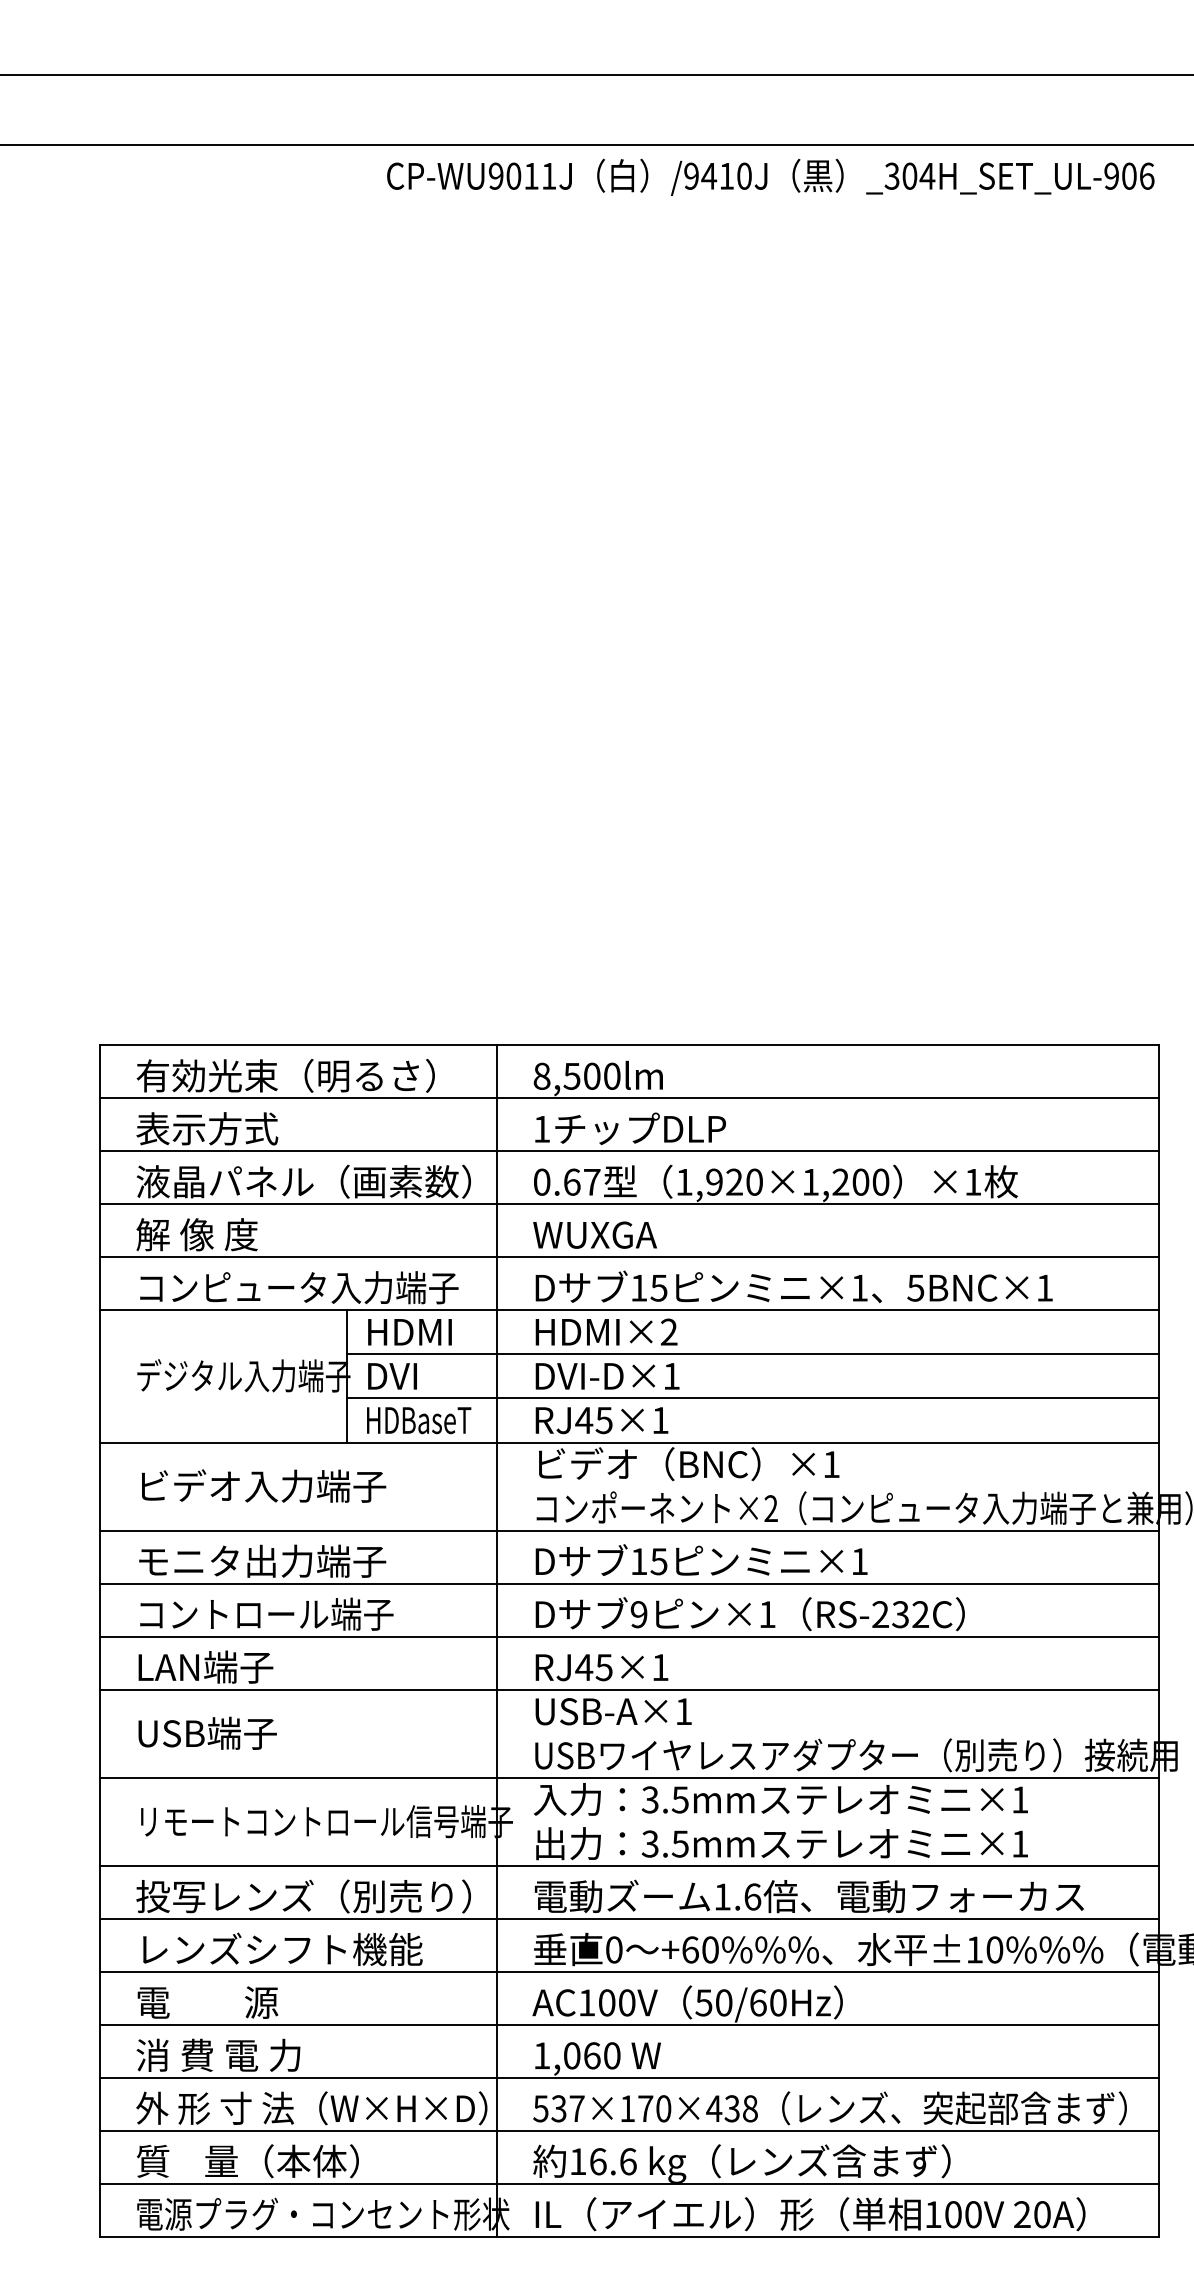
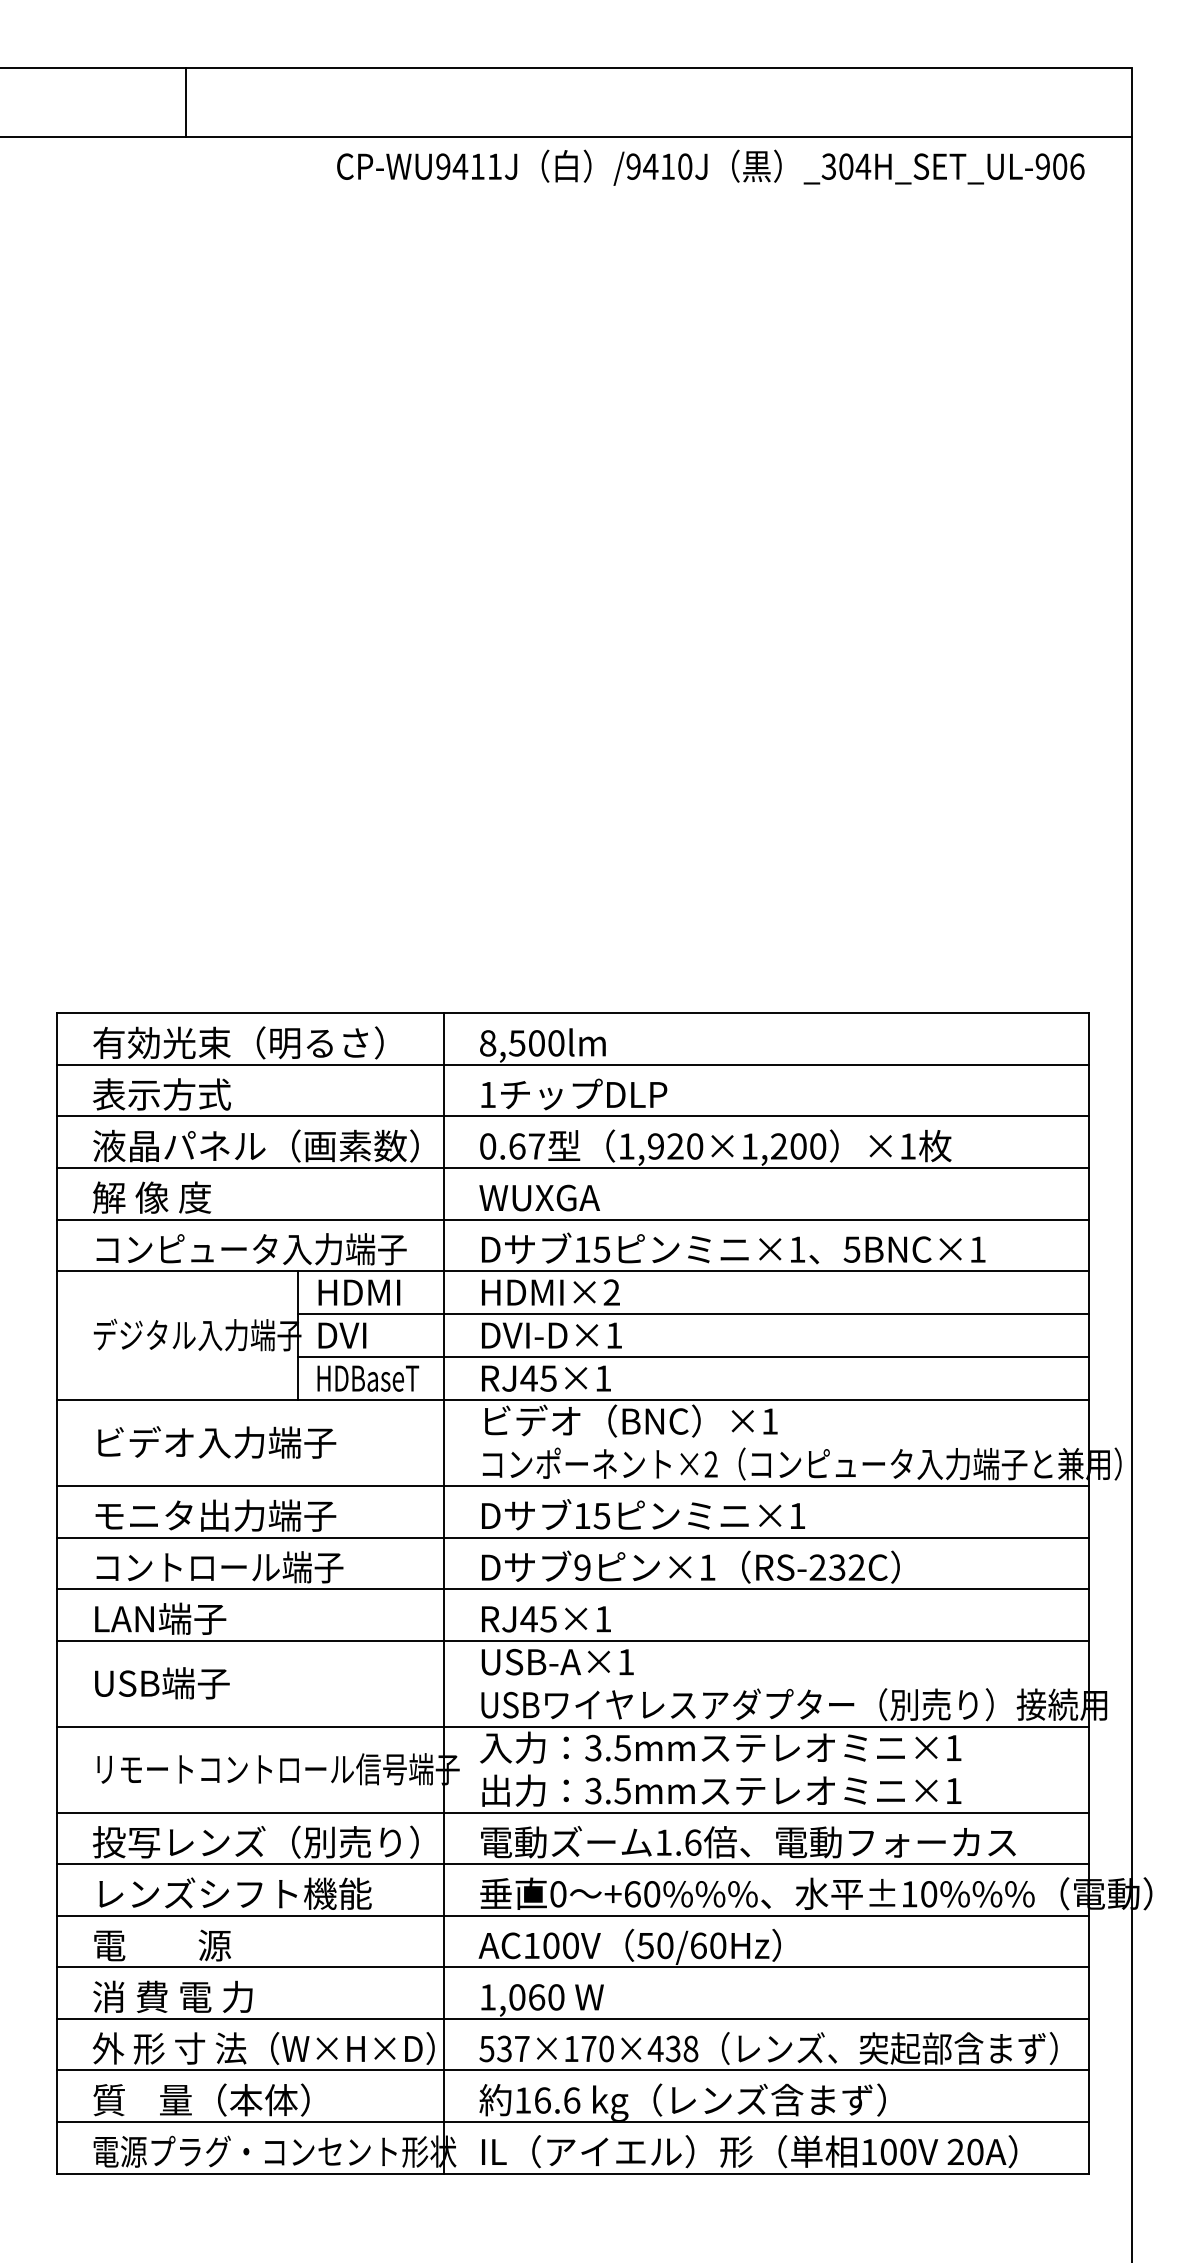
line: (232, 109) -> (186, 101), added
text: (513, 176) -> (460, 166), CP-WU9011J -> CP-WU9411J

